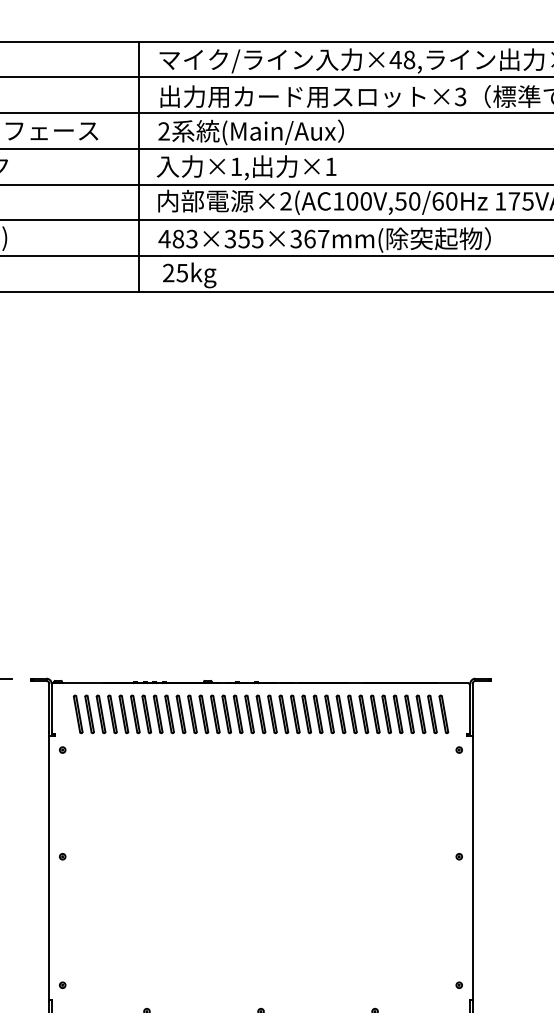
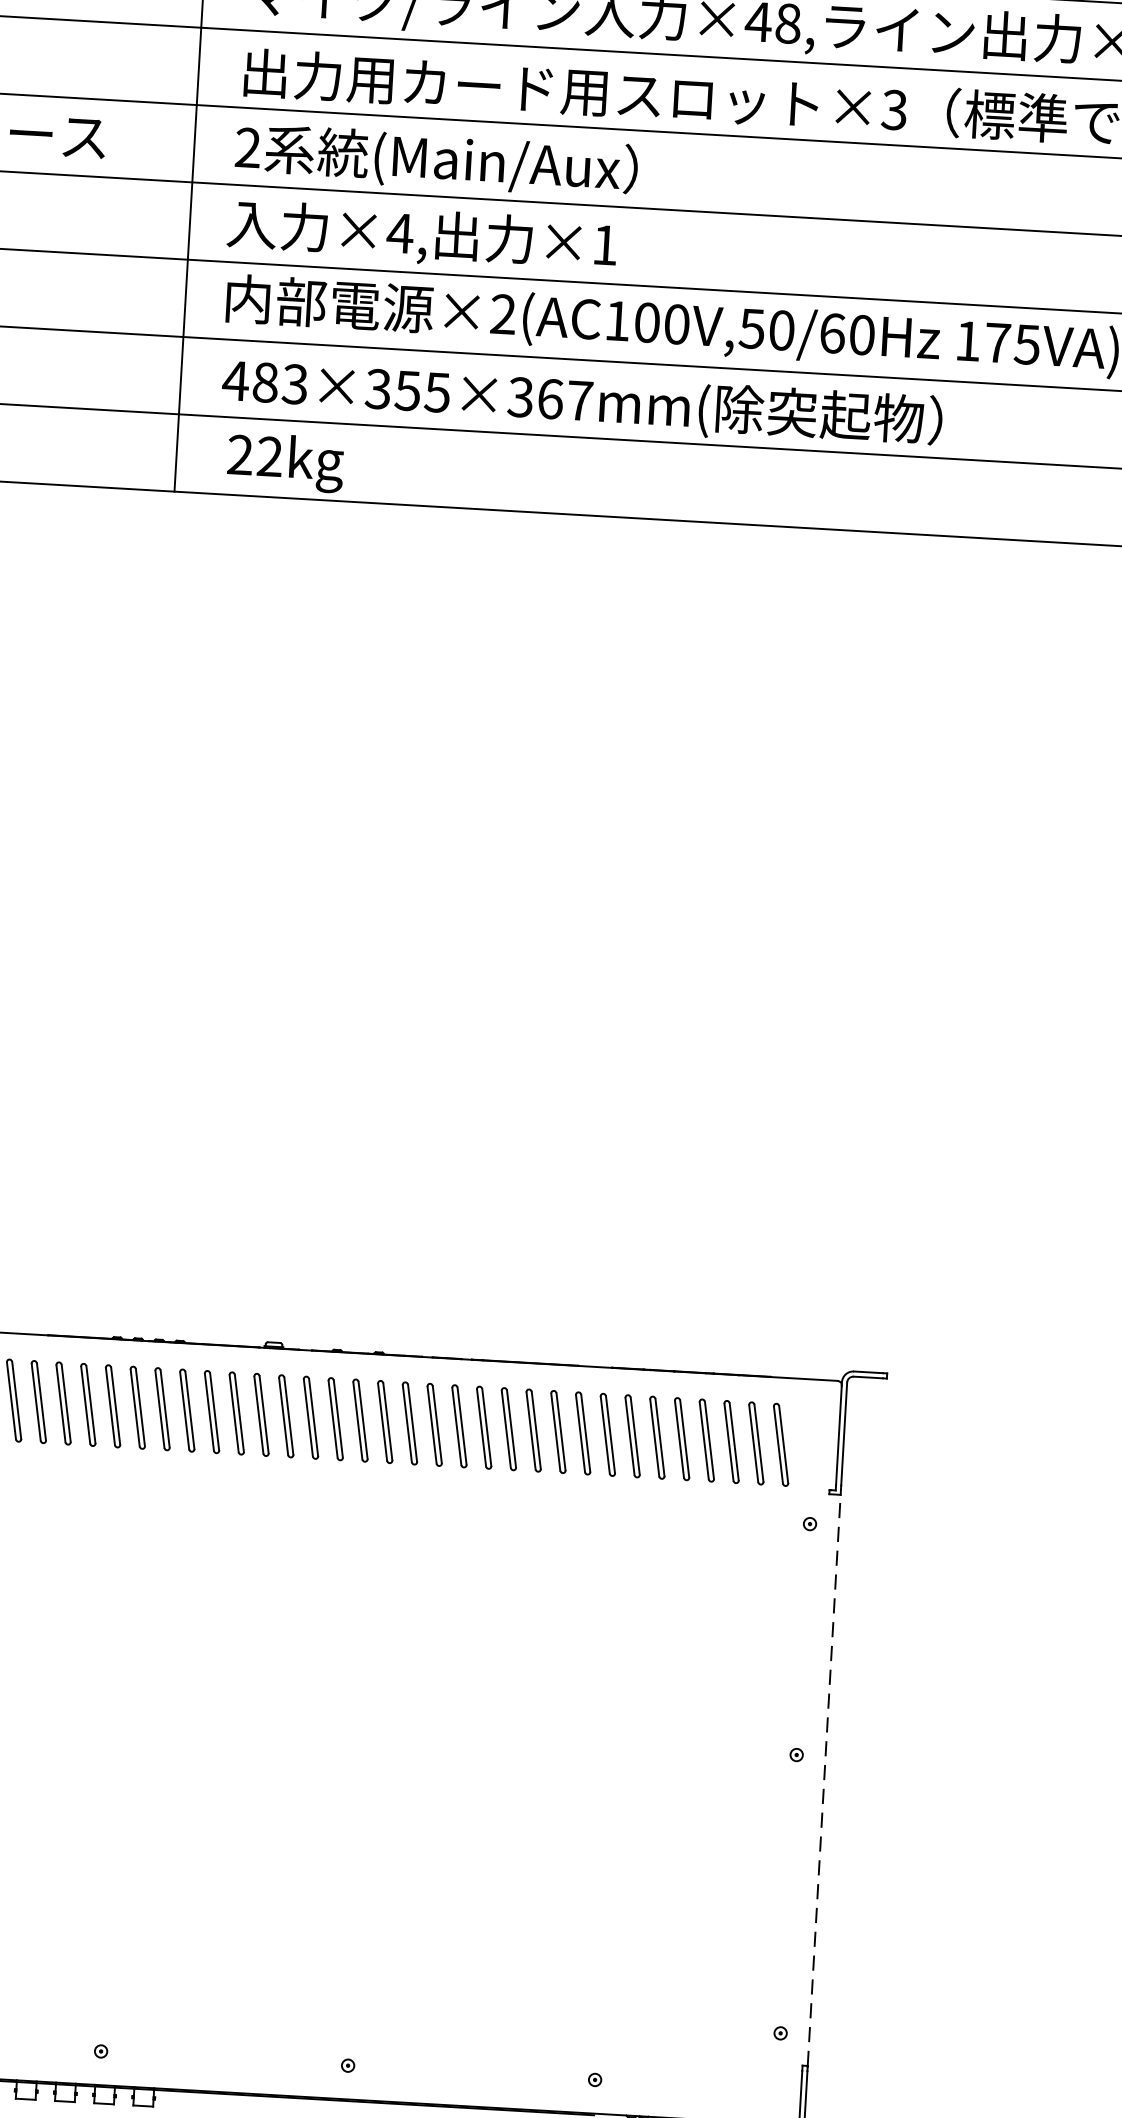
text: (236, 166) -> (400, 232), ×1, -> ×4,
text: (181, 272) -> (268, 455), 25kg -> 22kg
line: (472, 867) -> (823, 1779), solid -> dashed

